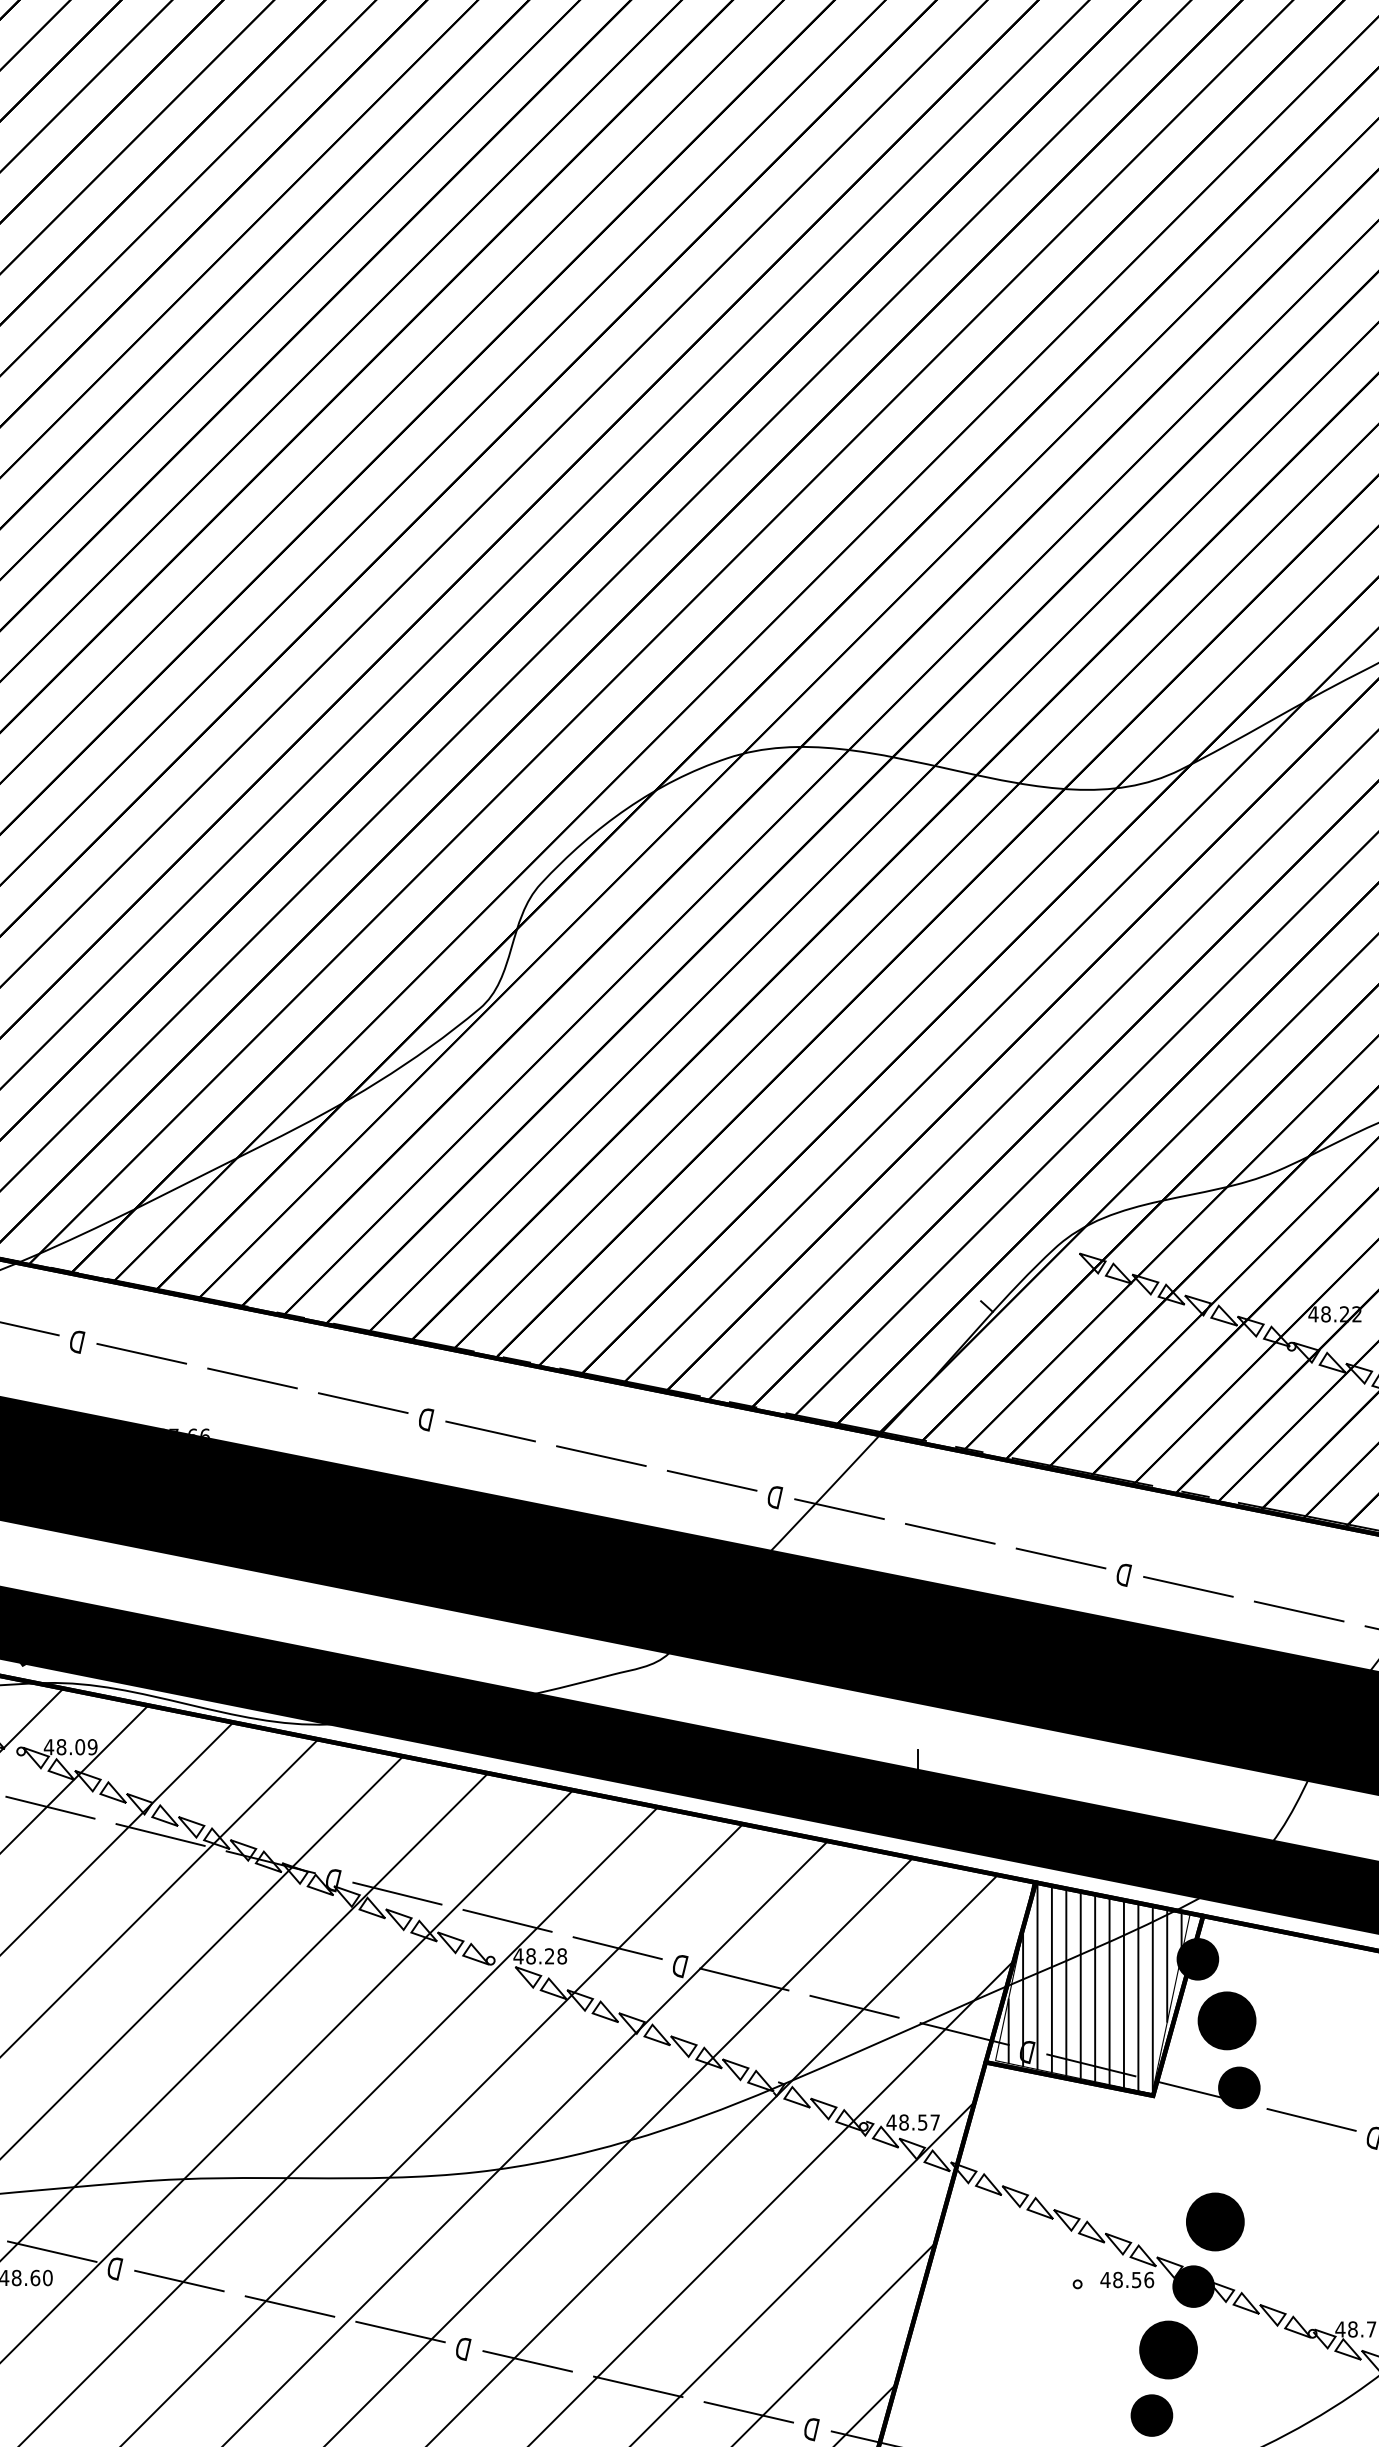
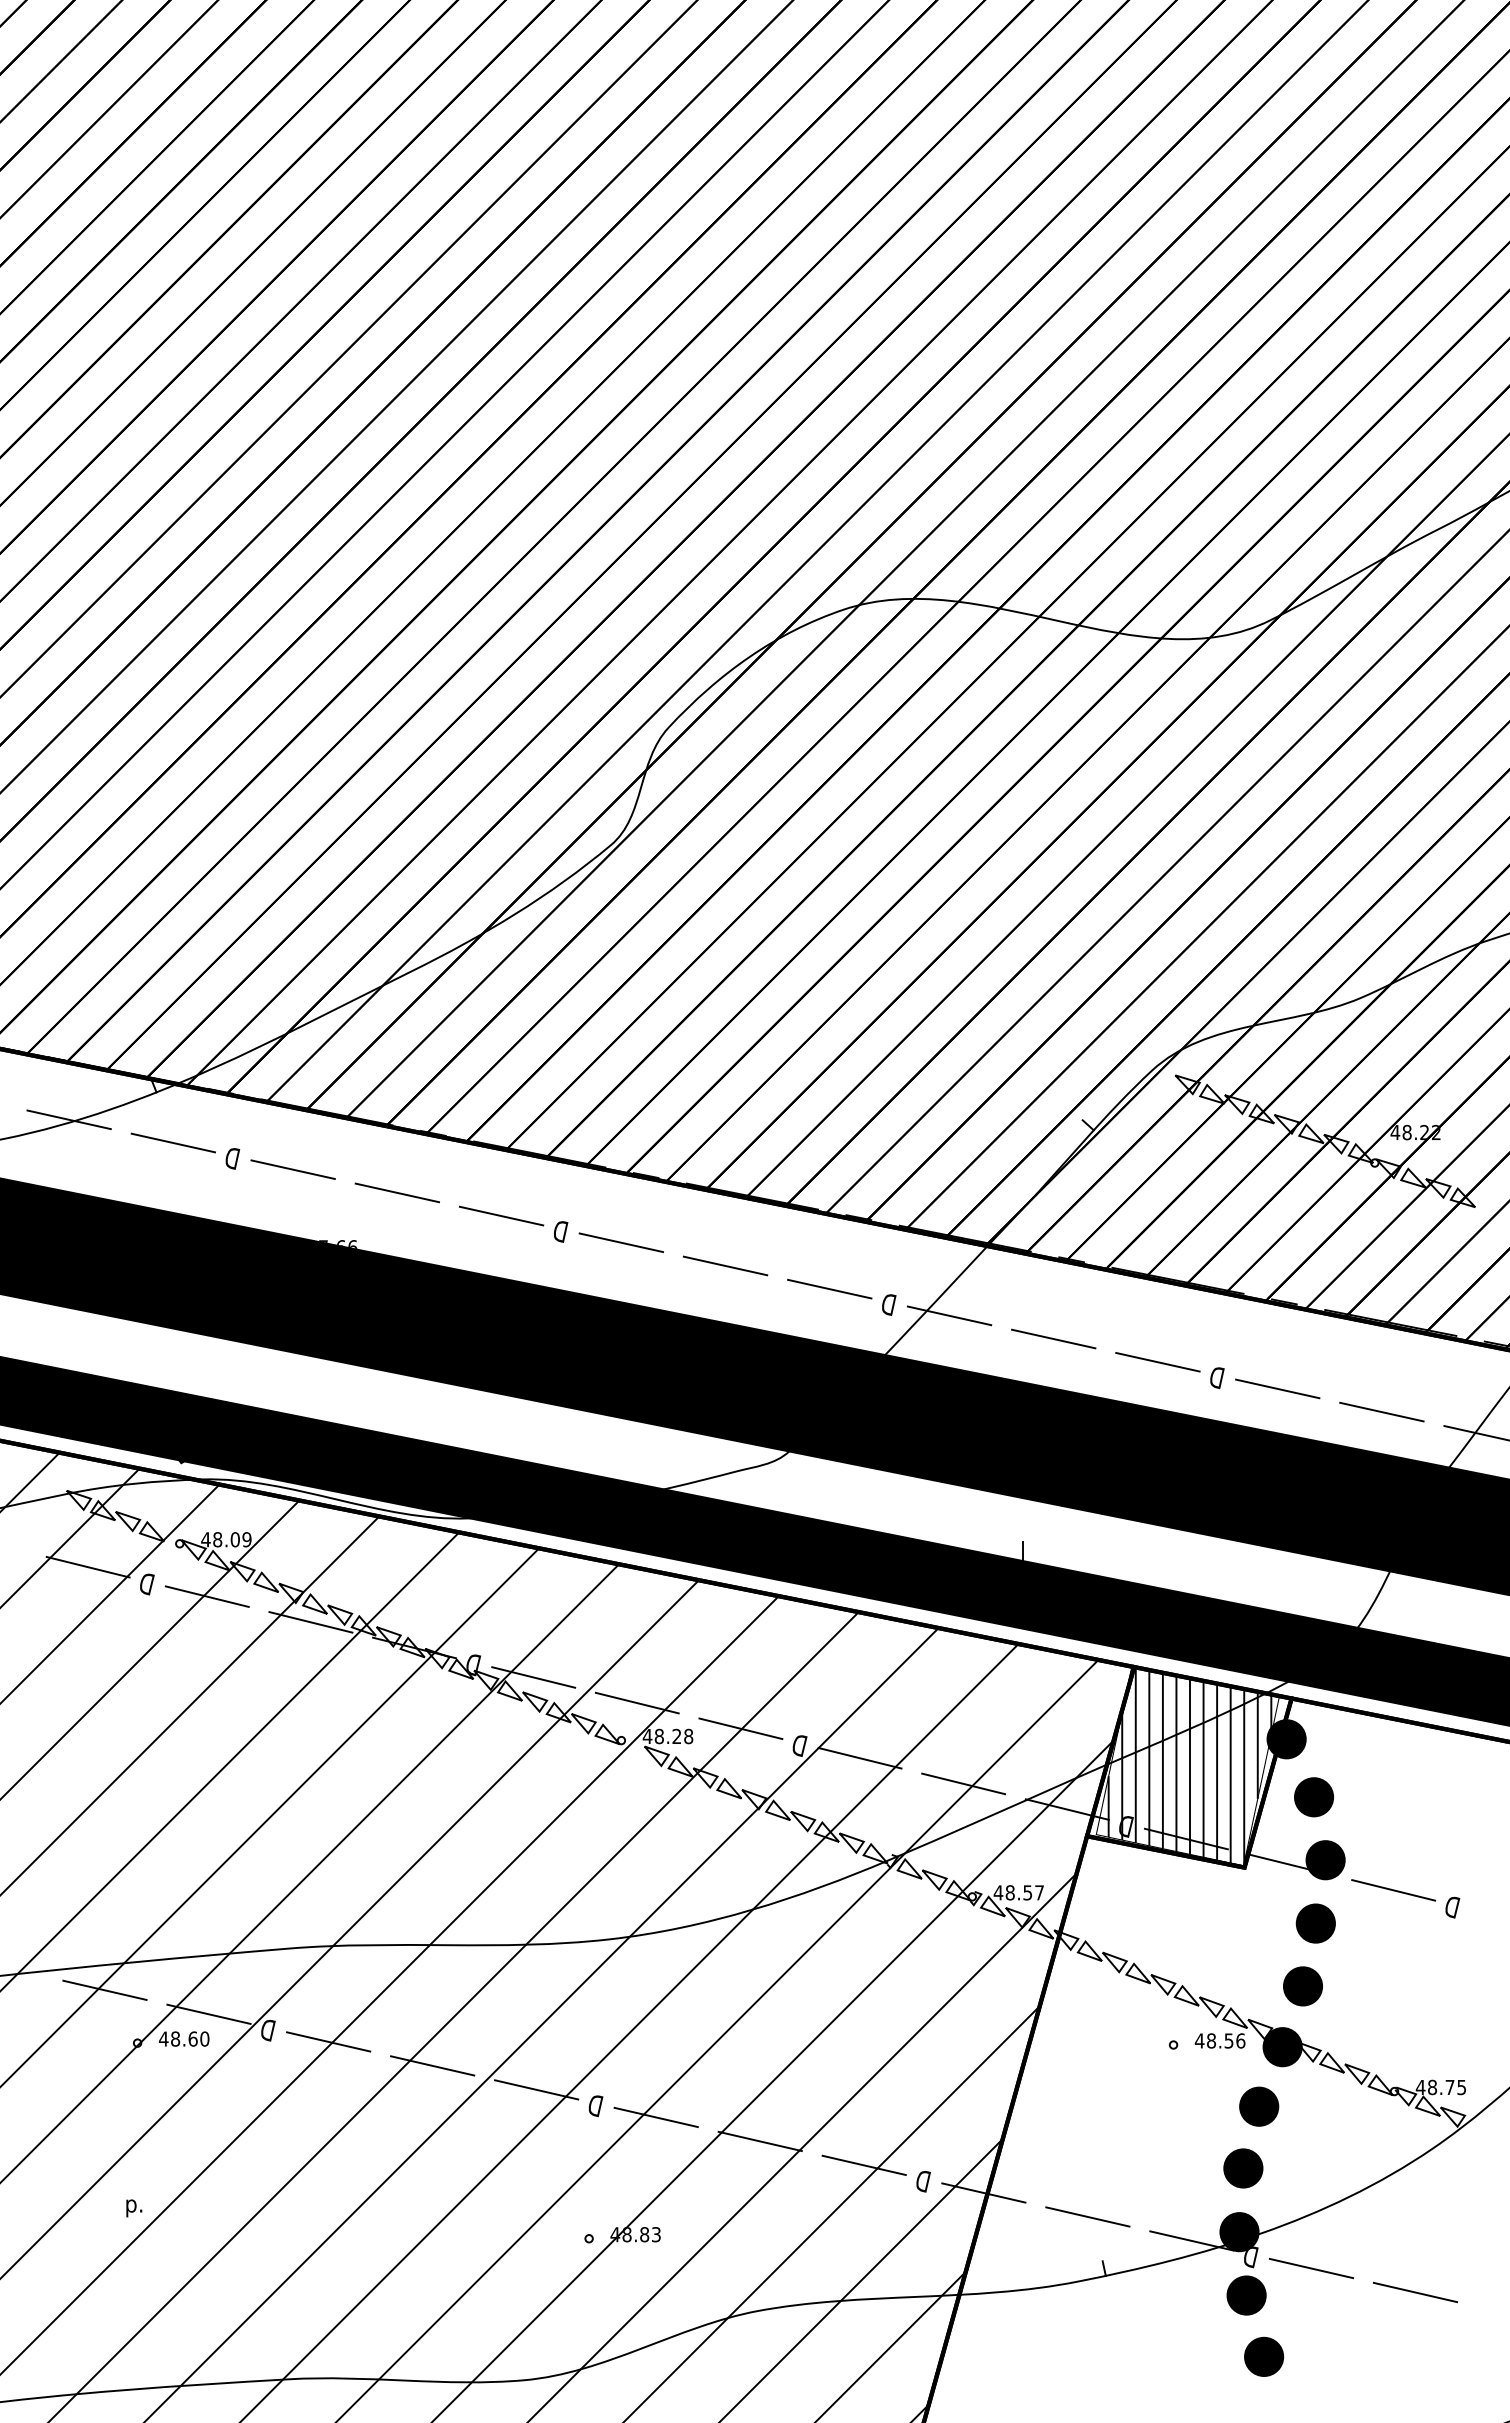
part: (1226, 2021) -> (1313, 1797), size x0.71
part: (1228, 2155) -> (1315, 1923), added
part: (1214, 2222) -> (1302, 1986), size x0.71
part: (1169, 2349) -> (1259, 2106), size x0.71

